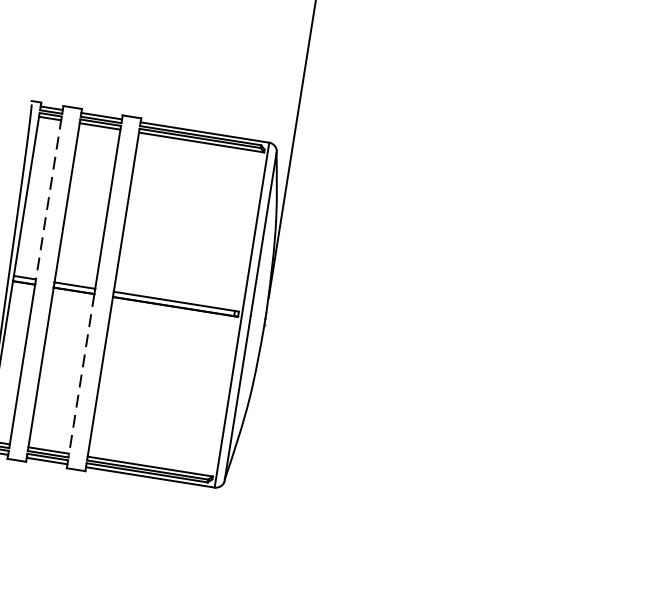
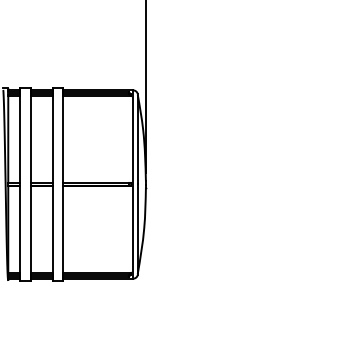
line: (49, 198) -> (20, 138), dashed -> solid
line: (81, 375) -> (52, 230), dashed -> solid

